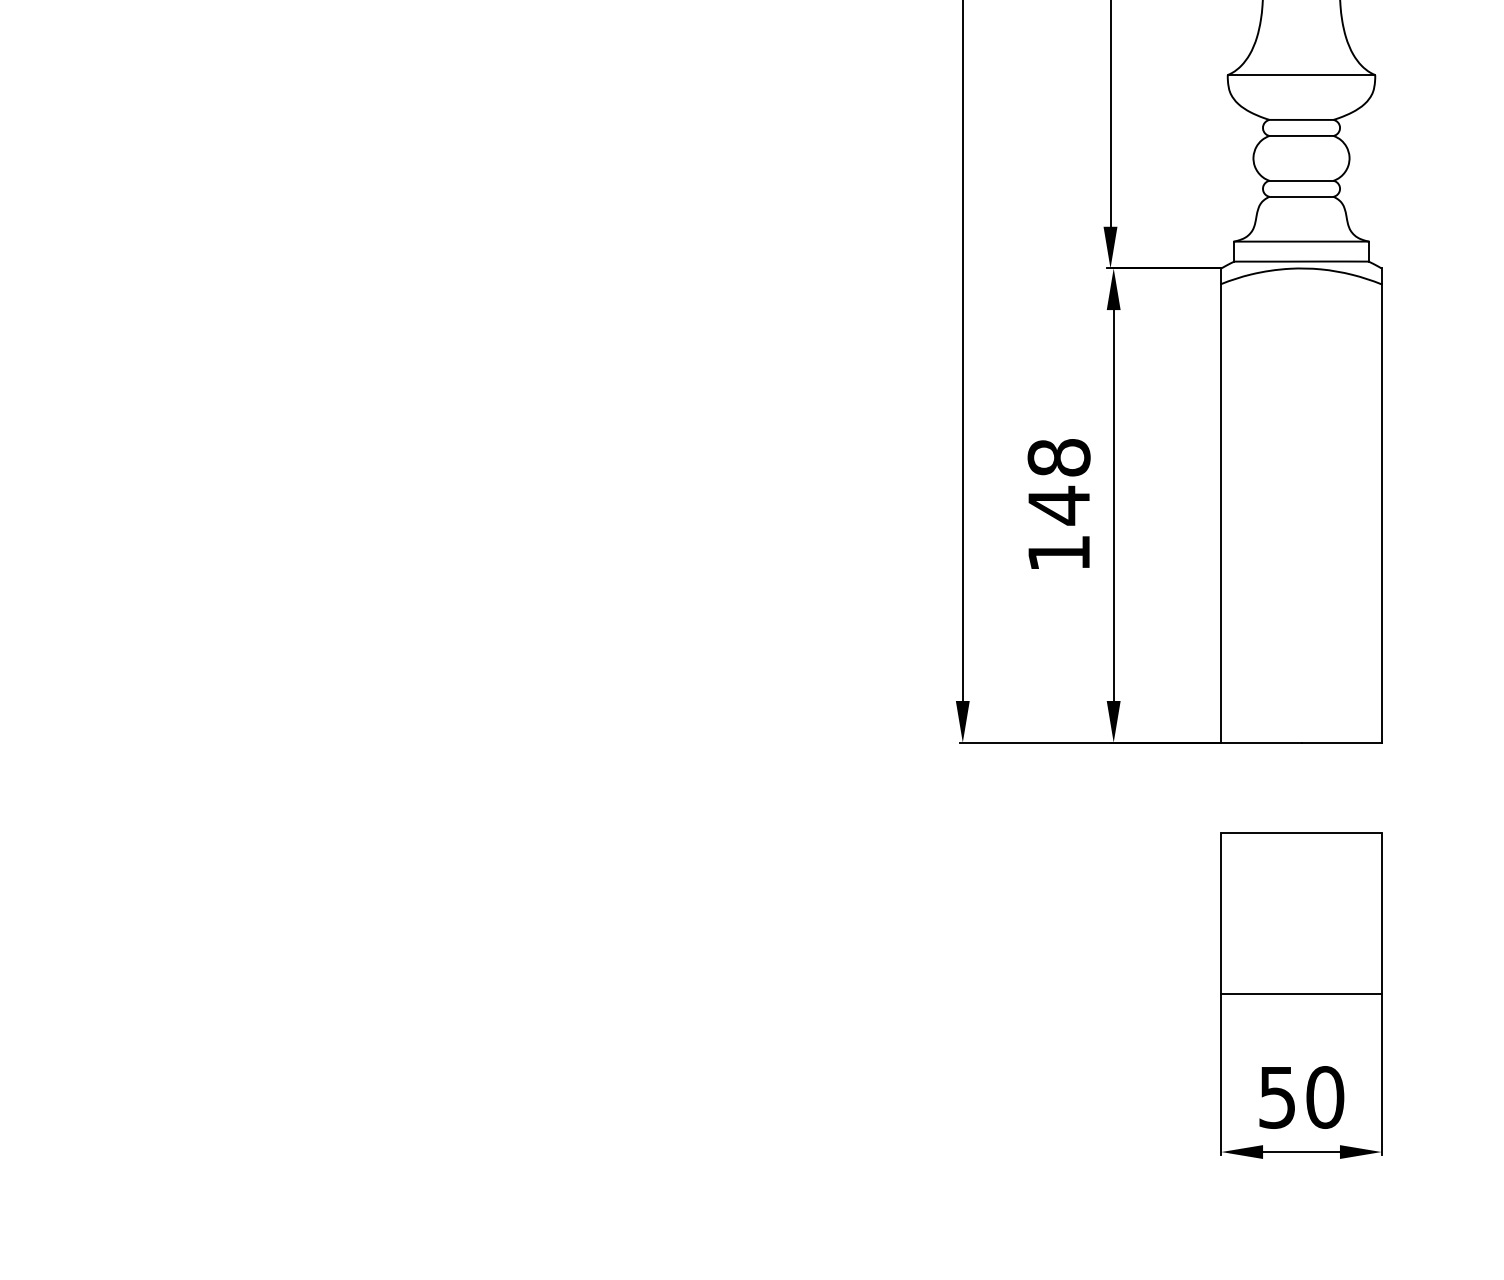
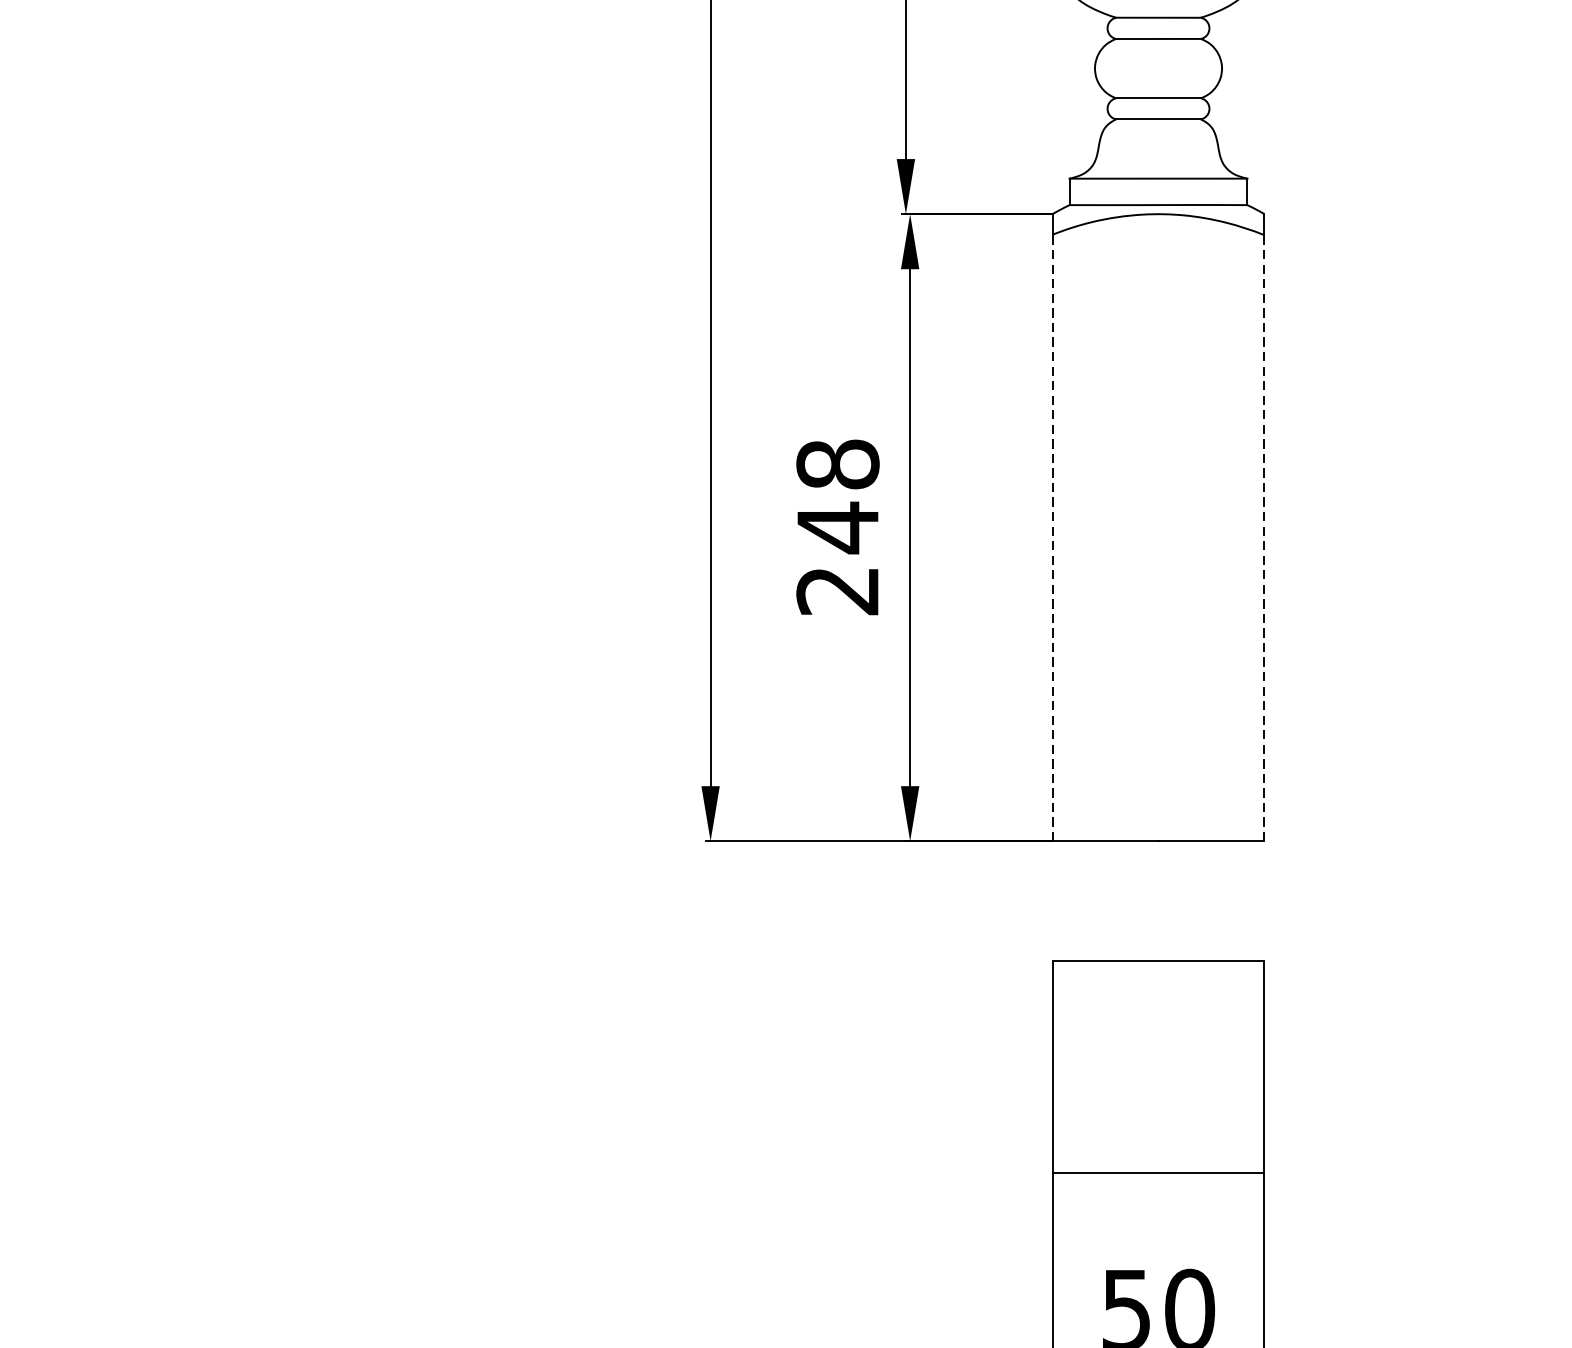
line: (1221, 512) -> (1052, 536), solid -> dashed
line: (1381, 513) -> (1264, 538), solid -> dashed
text: (1058, 553) -> (837, 591), 148 -> 248

